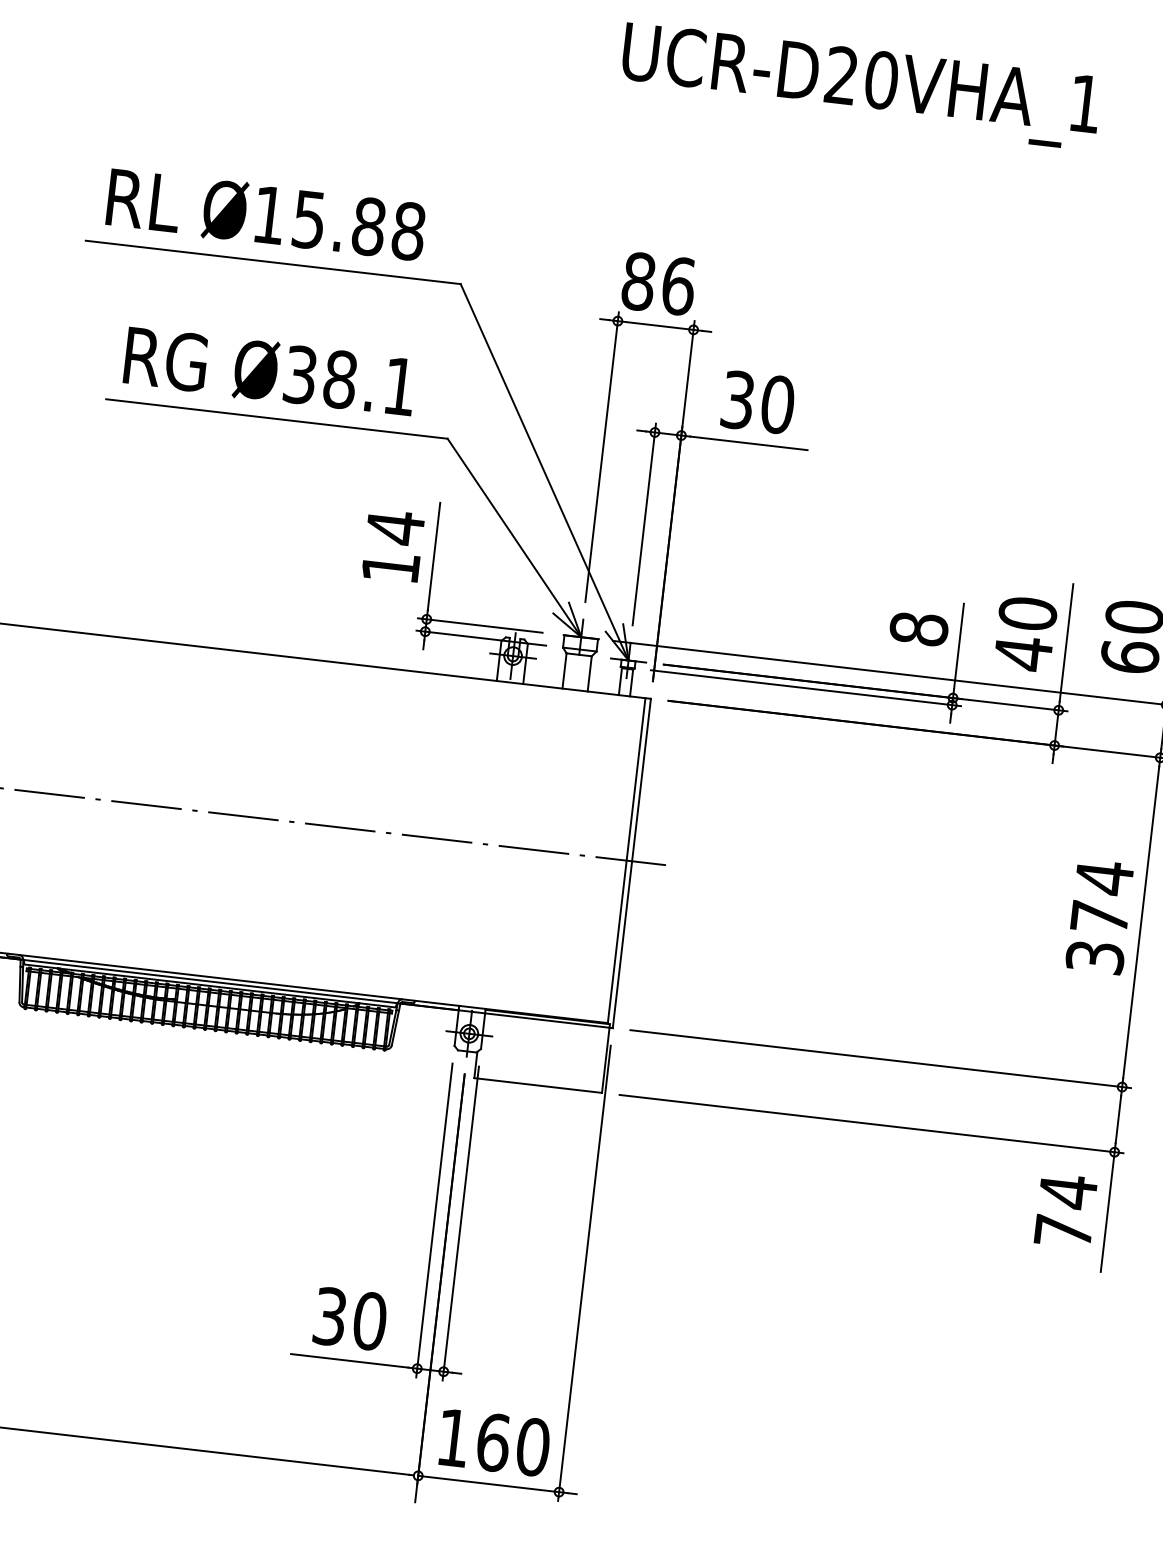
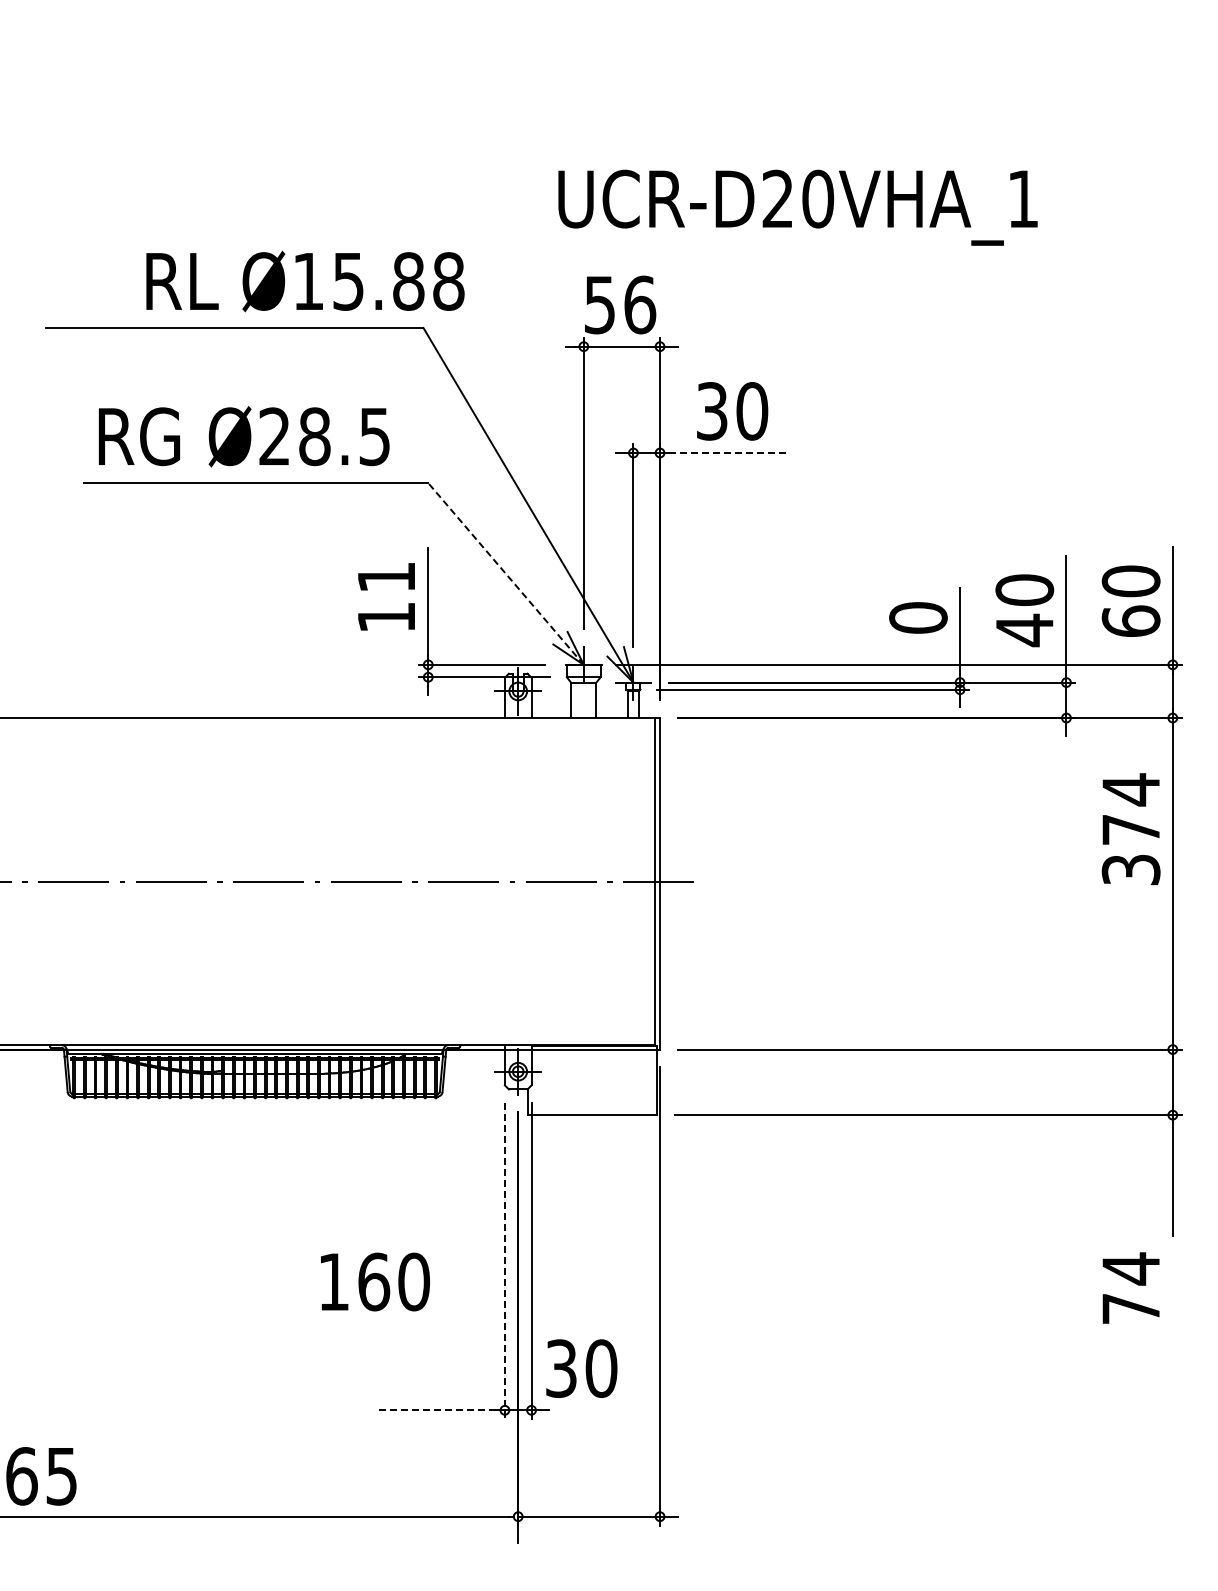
text: (860, 86) -> (797, 207), moved
text: (266, 214) -> (305, 281), moved
text: (638, 281) -> (599, 304), 86 -> 56
text: (349, 380) -> (324, 436), Ø38.1 -> Ø28.5
line: (749, 443) -> (728, 453), solid -> dashed
text: (395, 527) -> (386, 577), 14 -> 11
line: (514, 537) -> (506, 573), solid -> dashed
text: (919, 628) -> (918, 617), 8 -> 0
text: (1099, 917) -> (1130, 829), moved
text: (1065, 1210) -> (1130, 1287), moved
line: (433, 1220) -> (504, 1261), solid -> dashed
text: (350, 1318) -> (581, 1368), moved
line: (349, 1360) -> (436, 1410), solid -> dashed
text: (494, 1442) -> (375, 1281), moved

